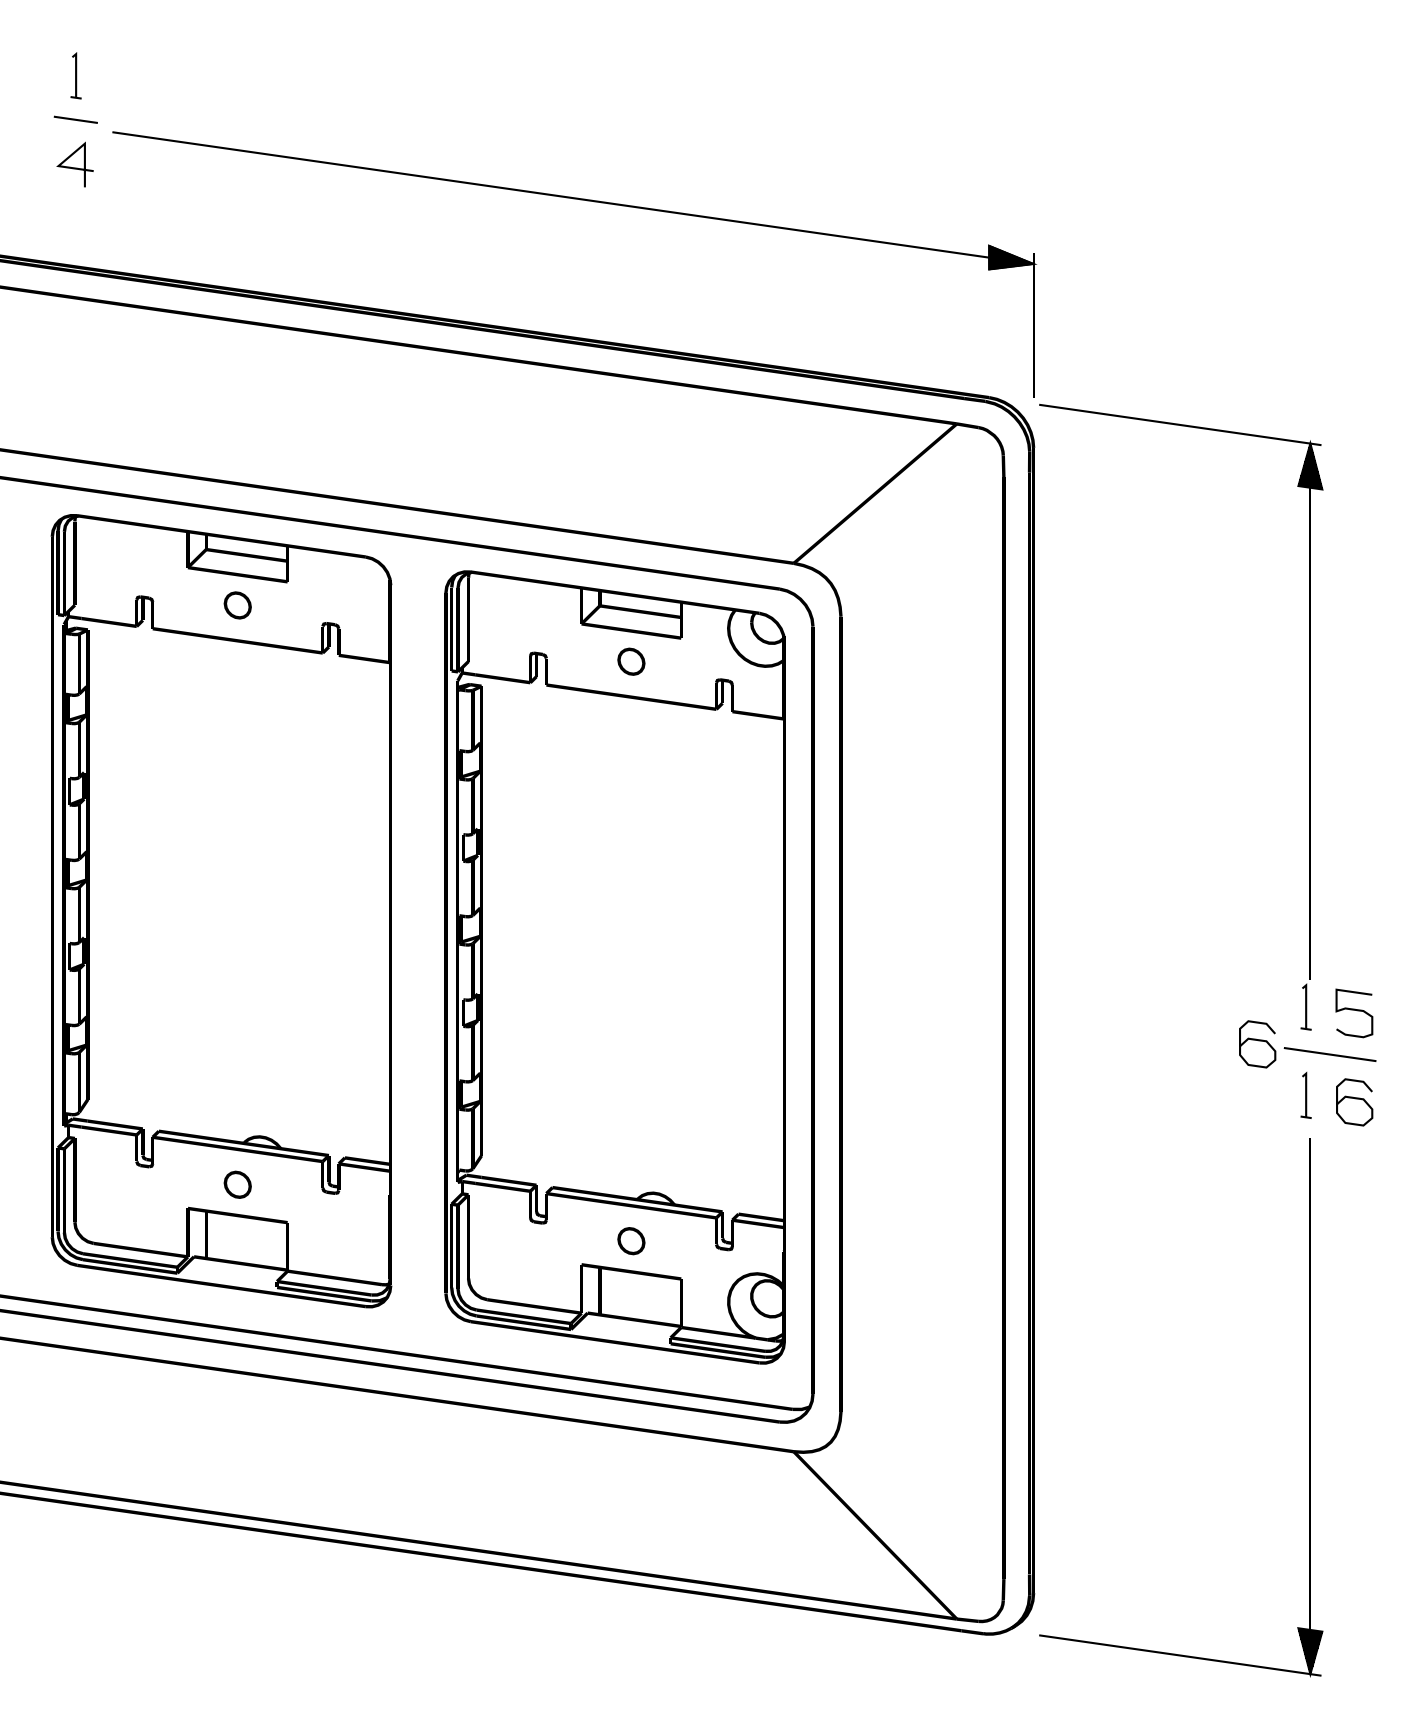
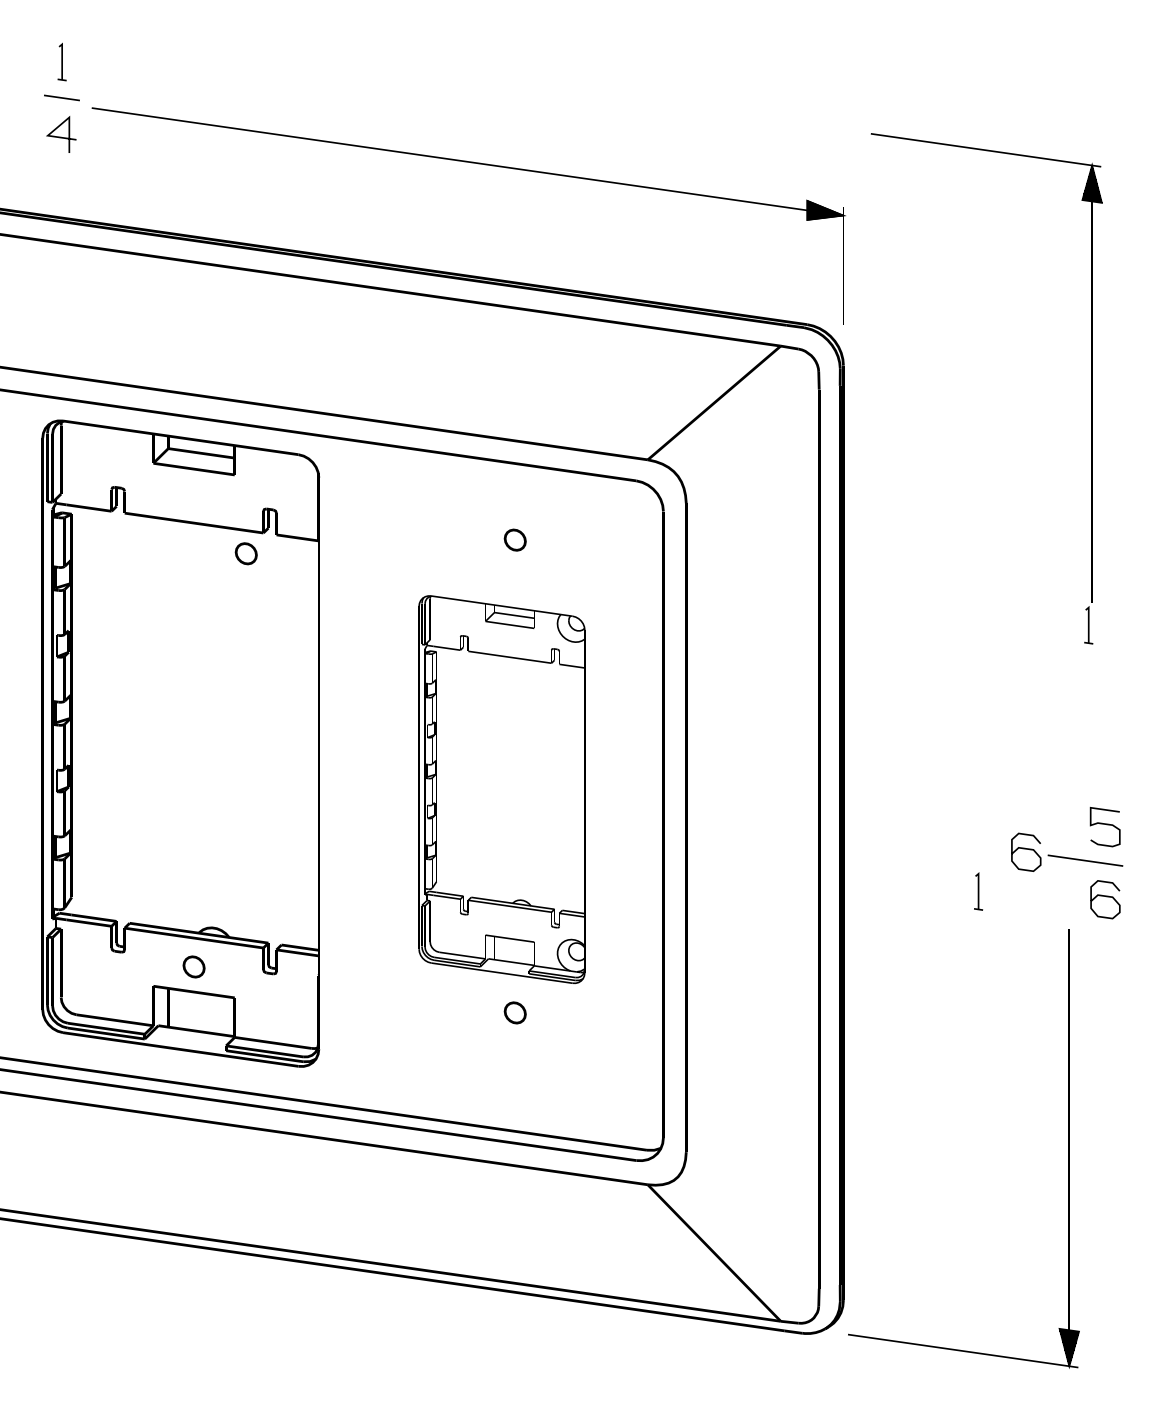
part: (237, 605) -> (246, 553), moved
part: (1309, 716) -> (1091, 388), moved
part: (614, 967) -> (501, 789), size x0.6
part: (1305, 1095) -> (978, 891), moved

